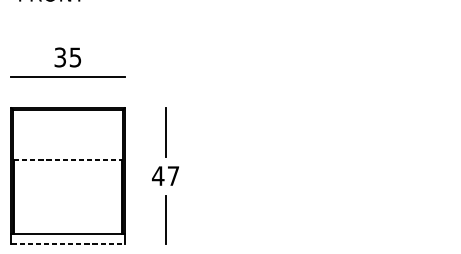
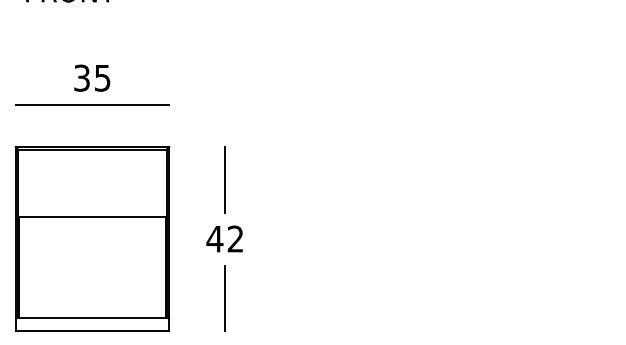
line: (68, 160) -> (92, 217), dashed -> solid
text: (173, 175) -> (235, 238), 47 -> 42
line: (68, 244) -> (92, 331), dashed -> solid

